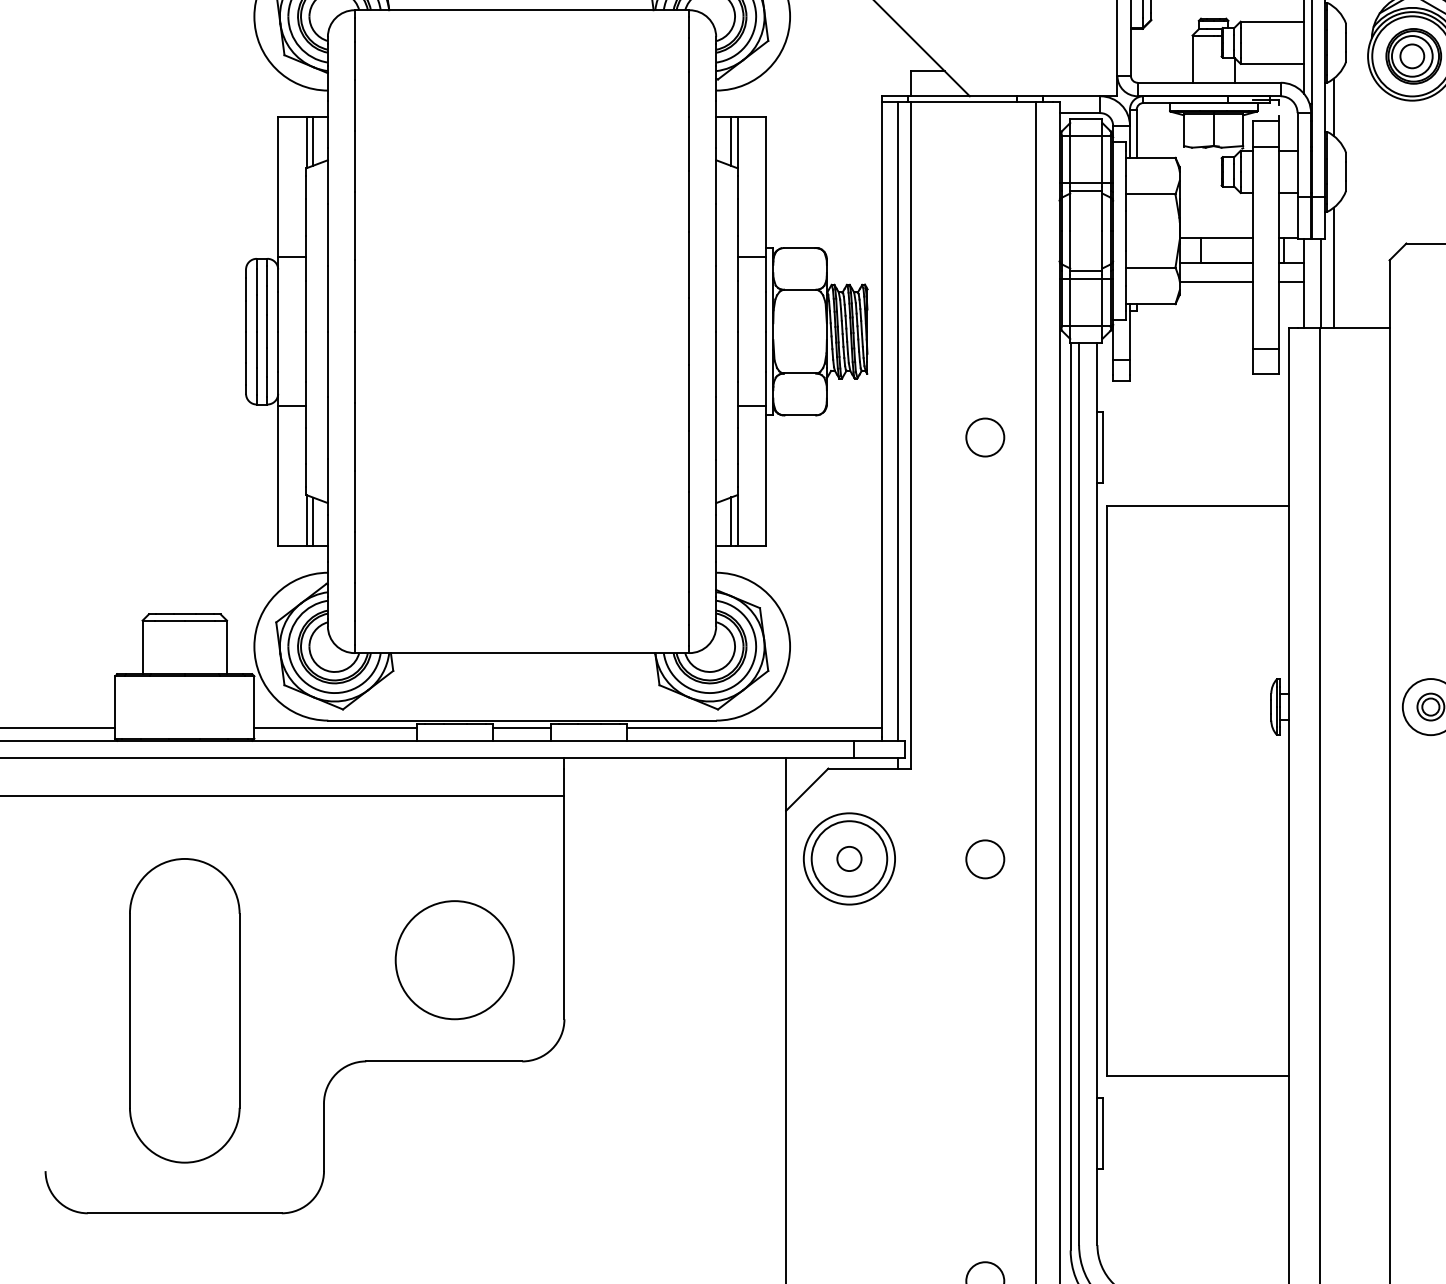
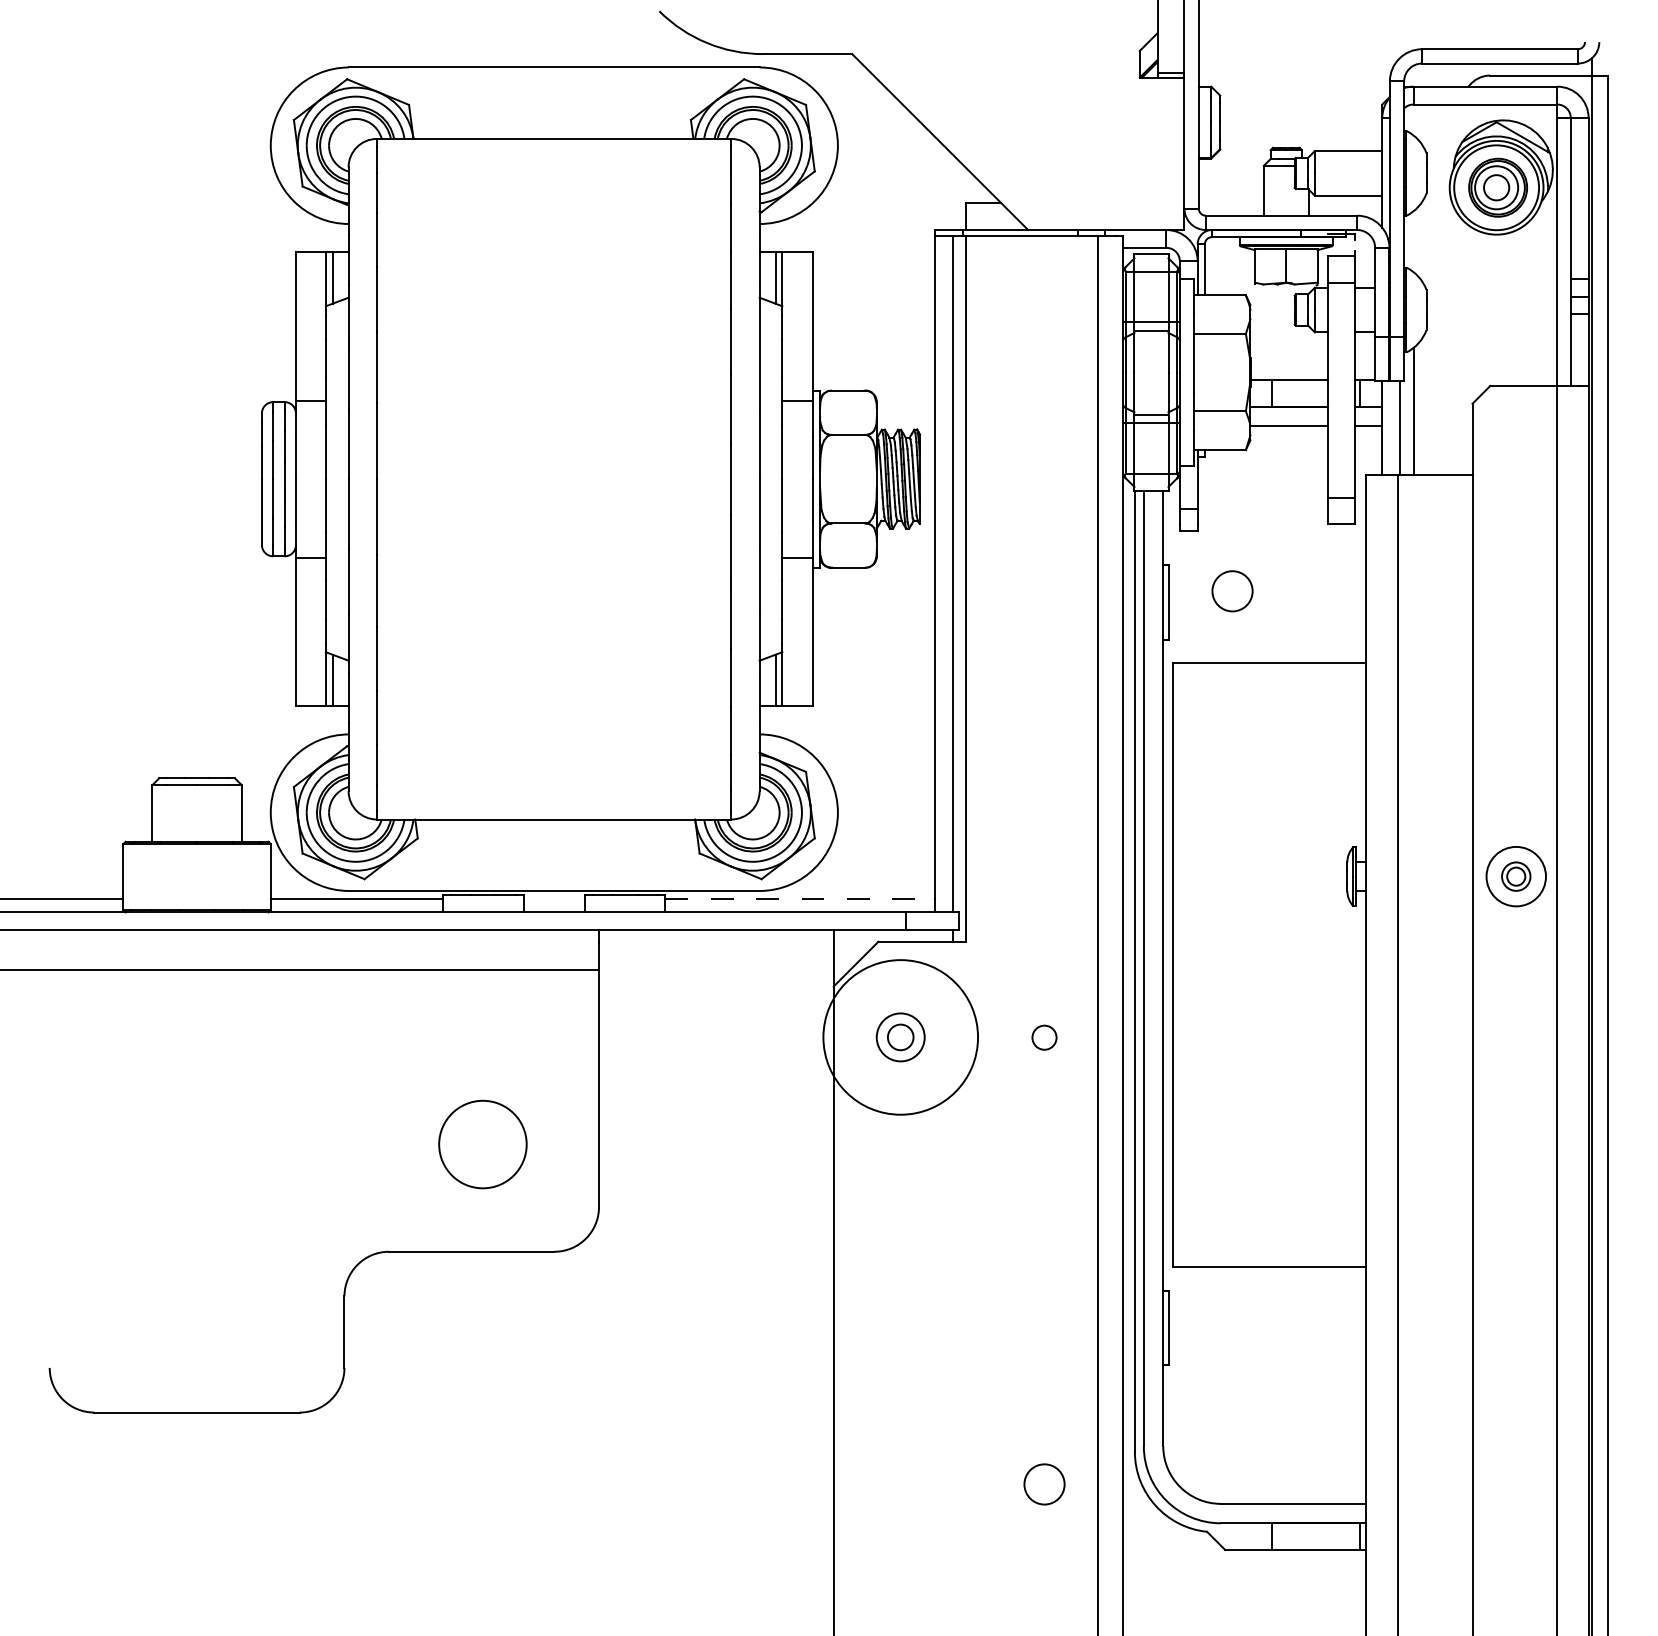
line: (1333, 107) -> (1413, 241), removed
circle: (985, 437) -> (1232, 591), moved
line: (522, 728) -> (554, 899), removed
line: (754, 728) -> (800, 899), solid -> dashed
circle: (849, 859) -> (900, 1037), size x0.6
circle: (849, 859) -> (900, 1037), size x1.6
circle: (985, 859) -> (1044, 1037), size x0.6
circle: (454, 960) -> (482, 1144), size x0.7
part: (184, 1010) -> (196, 1197), removed

